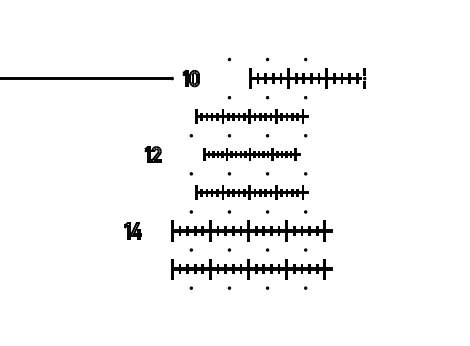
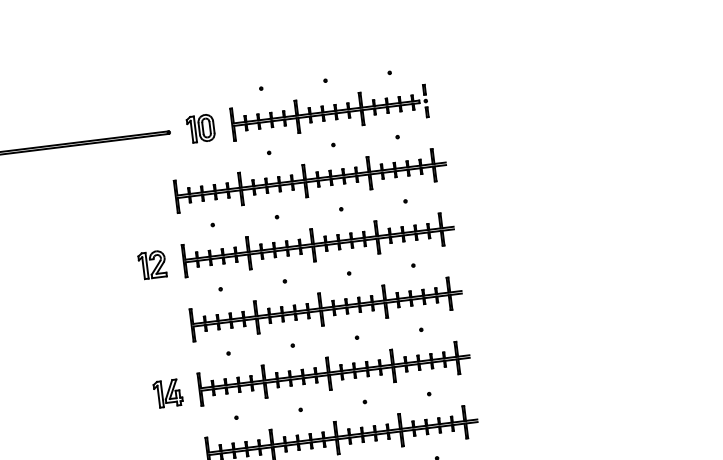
part: (307, 78) -> (329, 112), moved
part: (251, 116) -> (310, 180), size x1.43
part: (251, 154) -> (318, 244), size x1.67
part: (251, 192) -> (325, 308), size x1.43
part: (132, 230) -> (166, 392), moved

